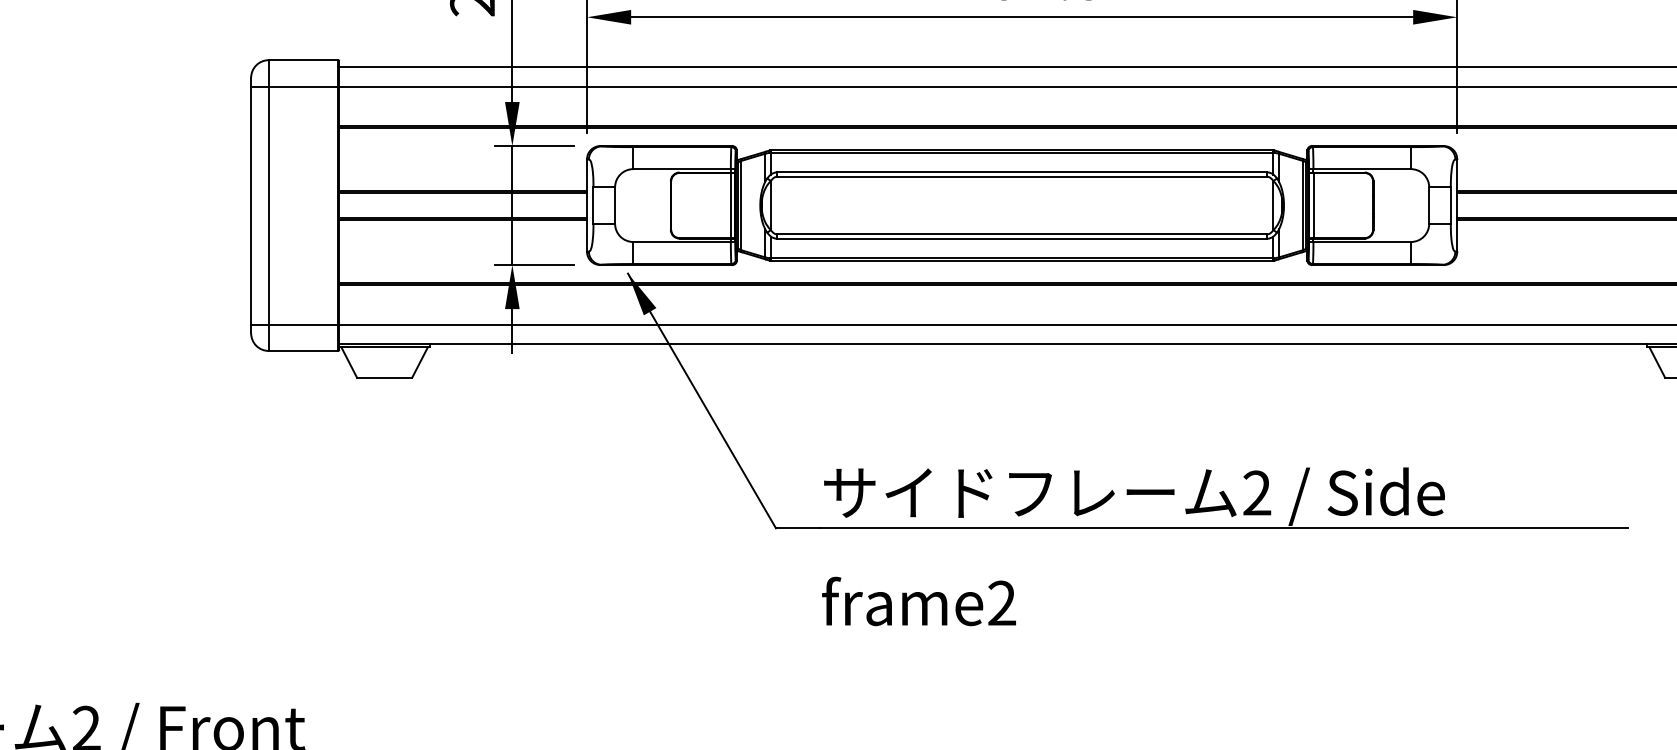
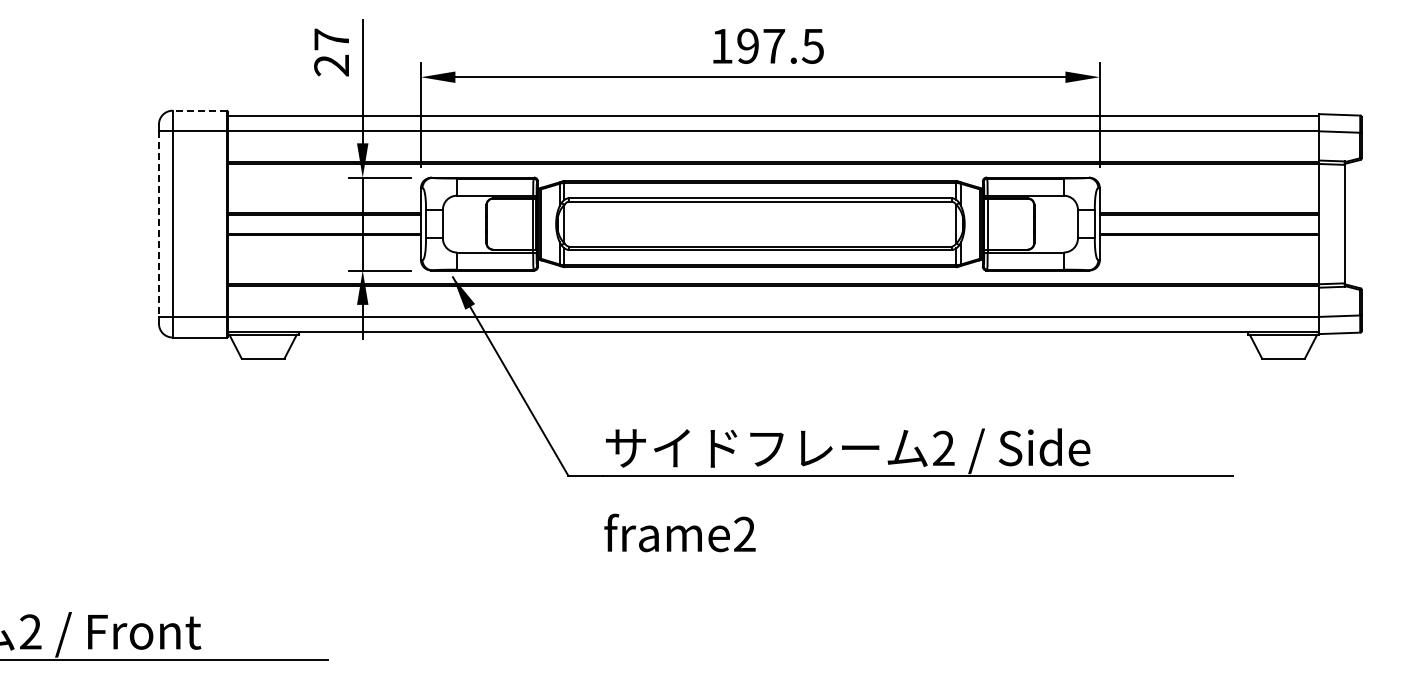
line: (303, 59) -> (199, 110), solid -> dashed
line: (250, 206) -> (158, 224), solid -> dashed

